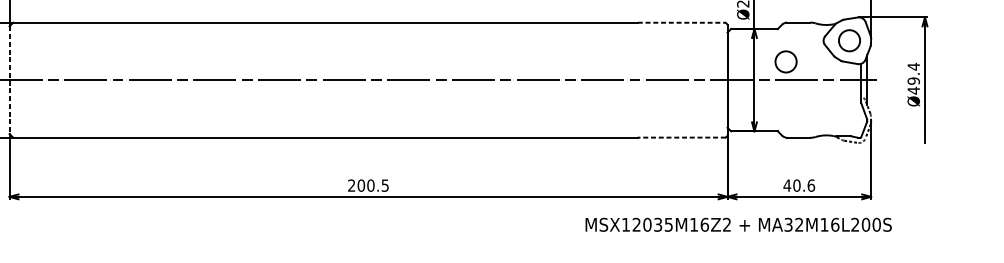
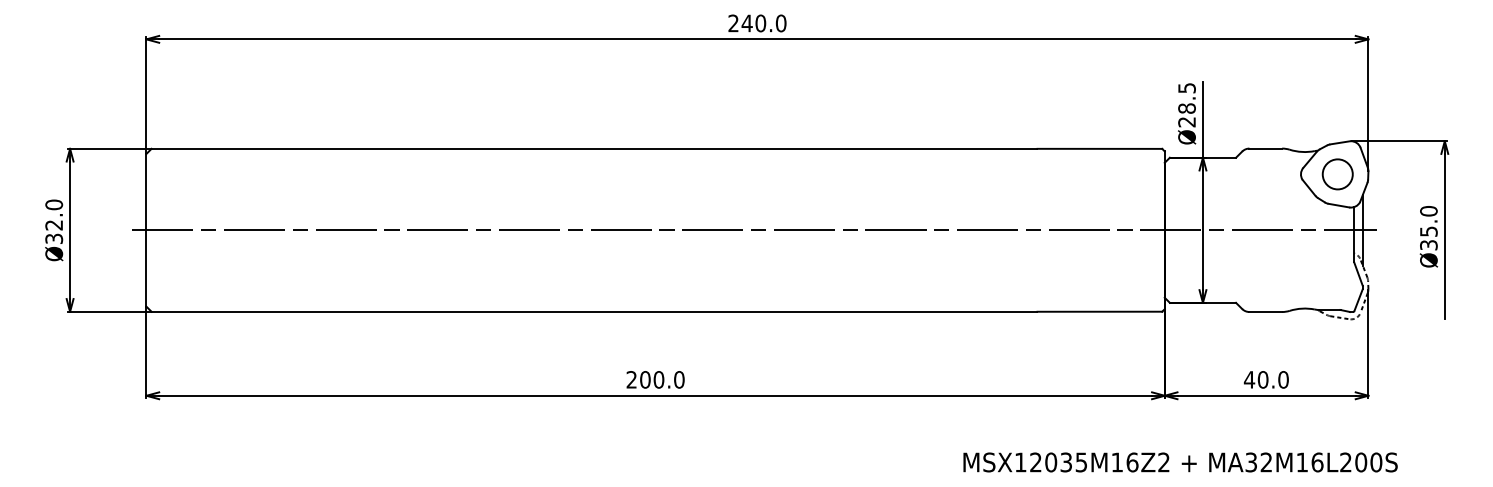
line: (682, 22) -> (1100, 148), dashed -> solid
circle: (785, 61) -> (1247, 204), removed
text: (913, 78) -> (1428, 227), Ø49.4 -> Ø35.0
line: (9, 80) -> (146, 230), dashed -> solid
line: (681, 137) -> (1099, 311), dashed -> solid
text: (385, 185) -> (679, 379), 200.5 -> 200.0
text: (811, 185) -> (1283, 379), 40.6 -> 40.0
text: (738, 224) -> (1180, 462), moved

